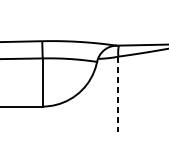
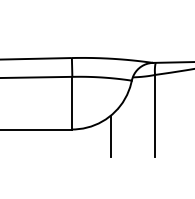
line: (118, 94) -> (155, 116), dashed -> solid
line: (77, 113) -> (110, 136), added

